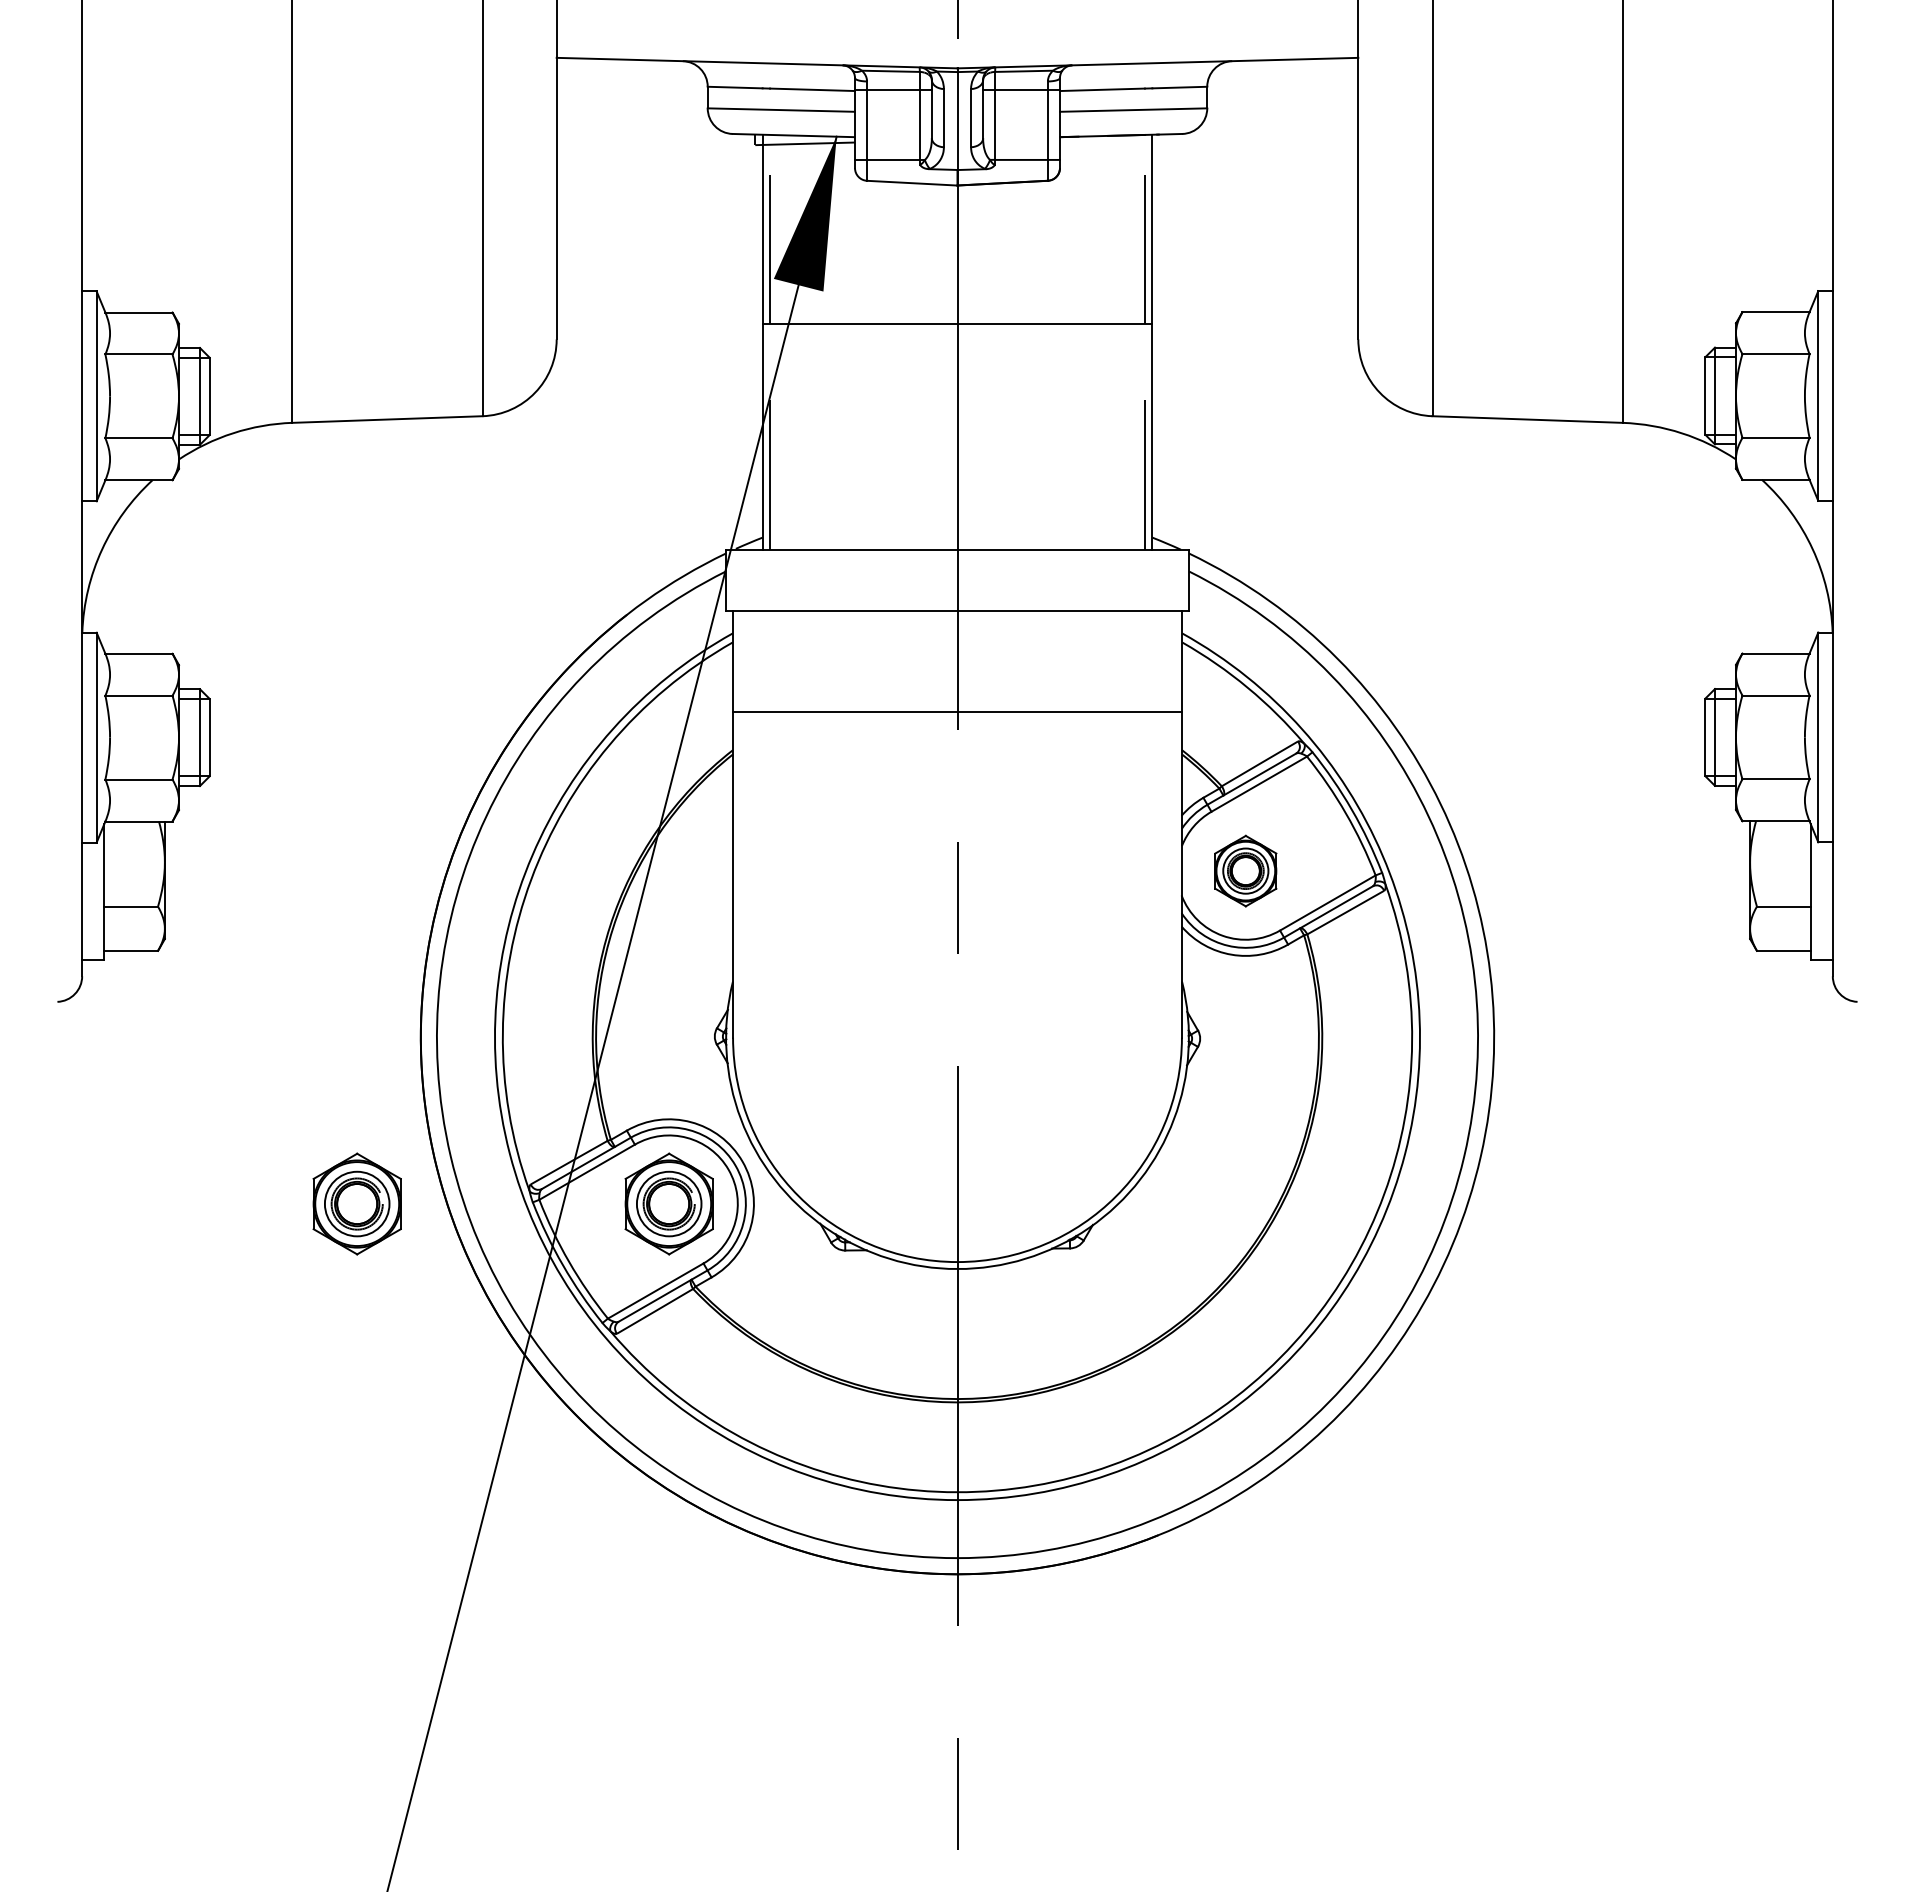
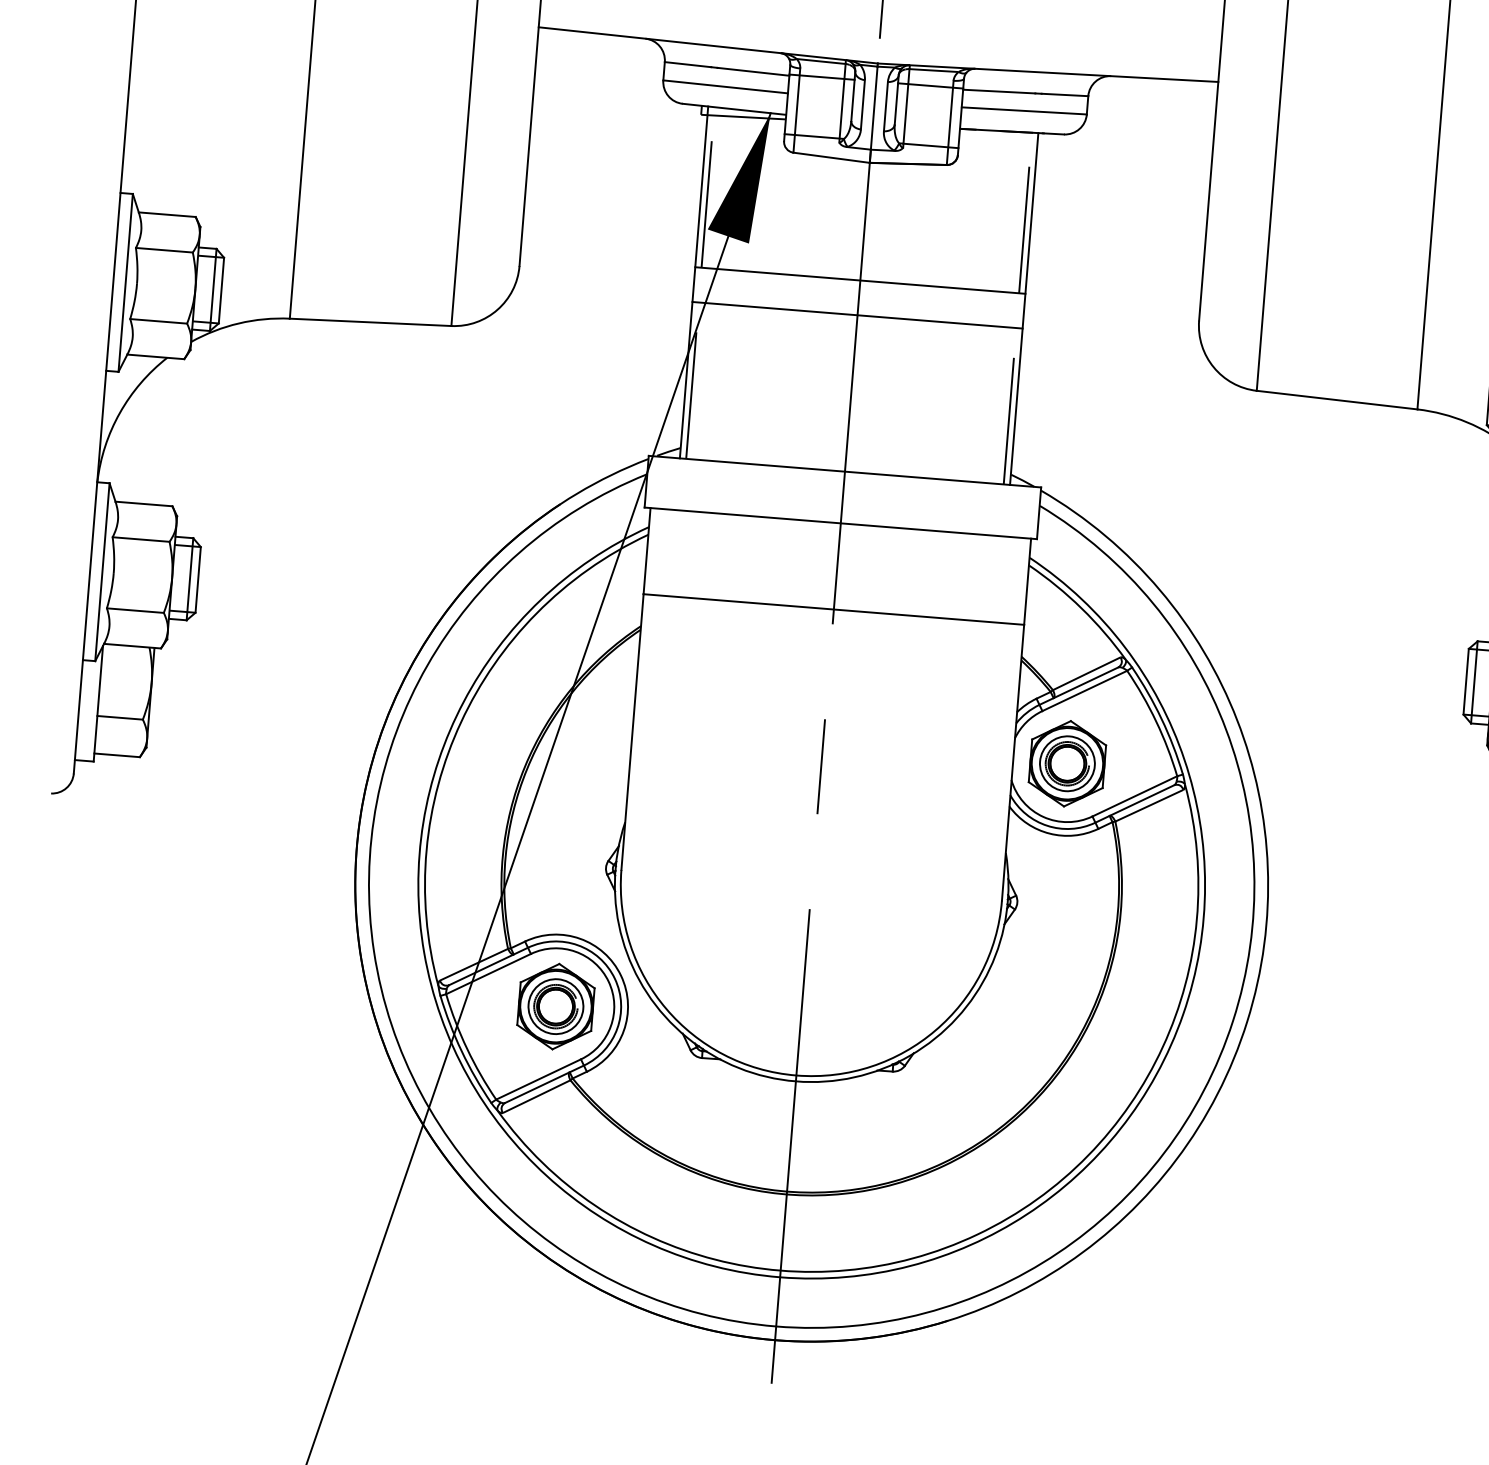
line: (957, 365) -> (857, 315), added
part: (1245, 870) -> (1067, 763), size x1.43
part: (356, 1203) -> (290, 984), removed

